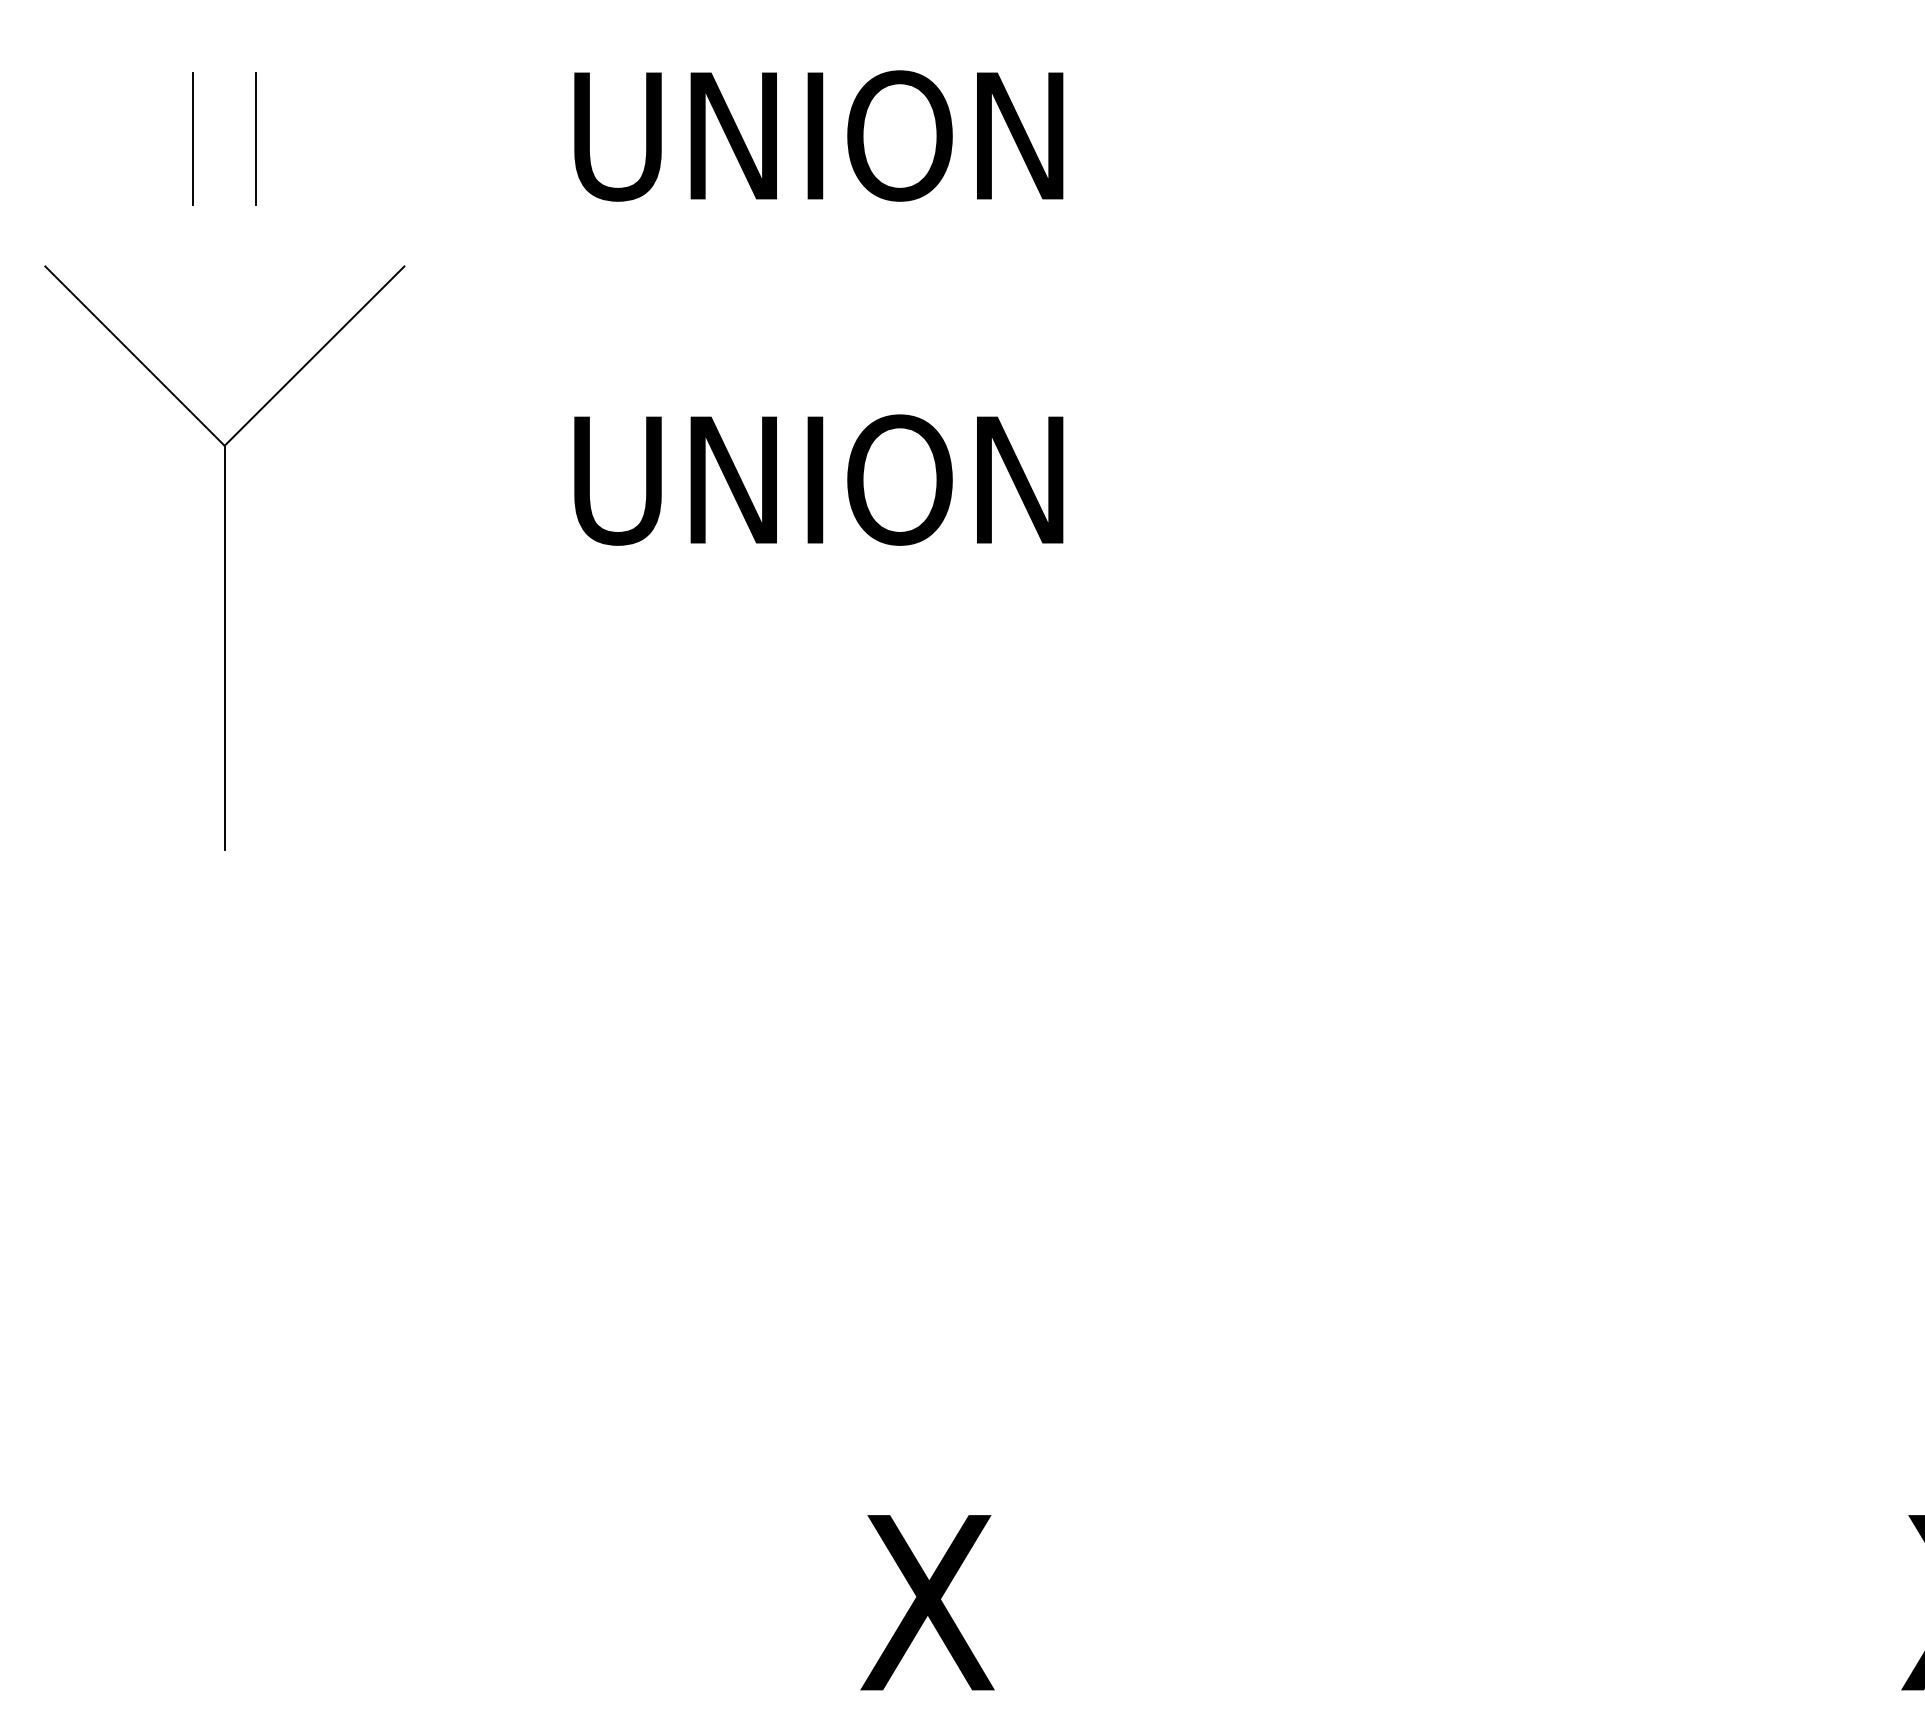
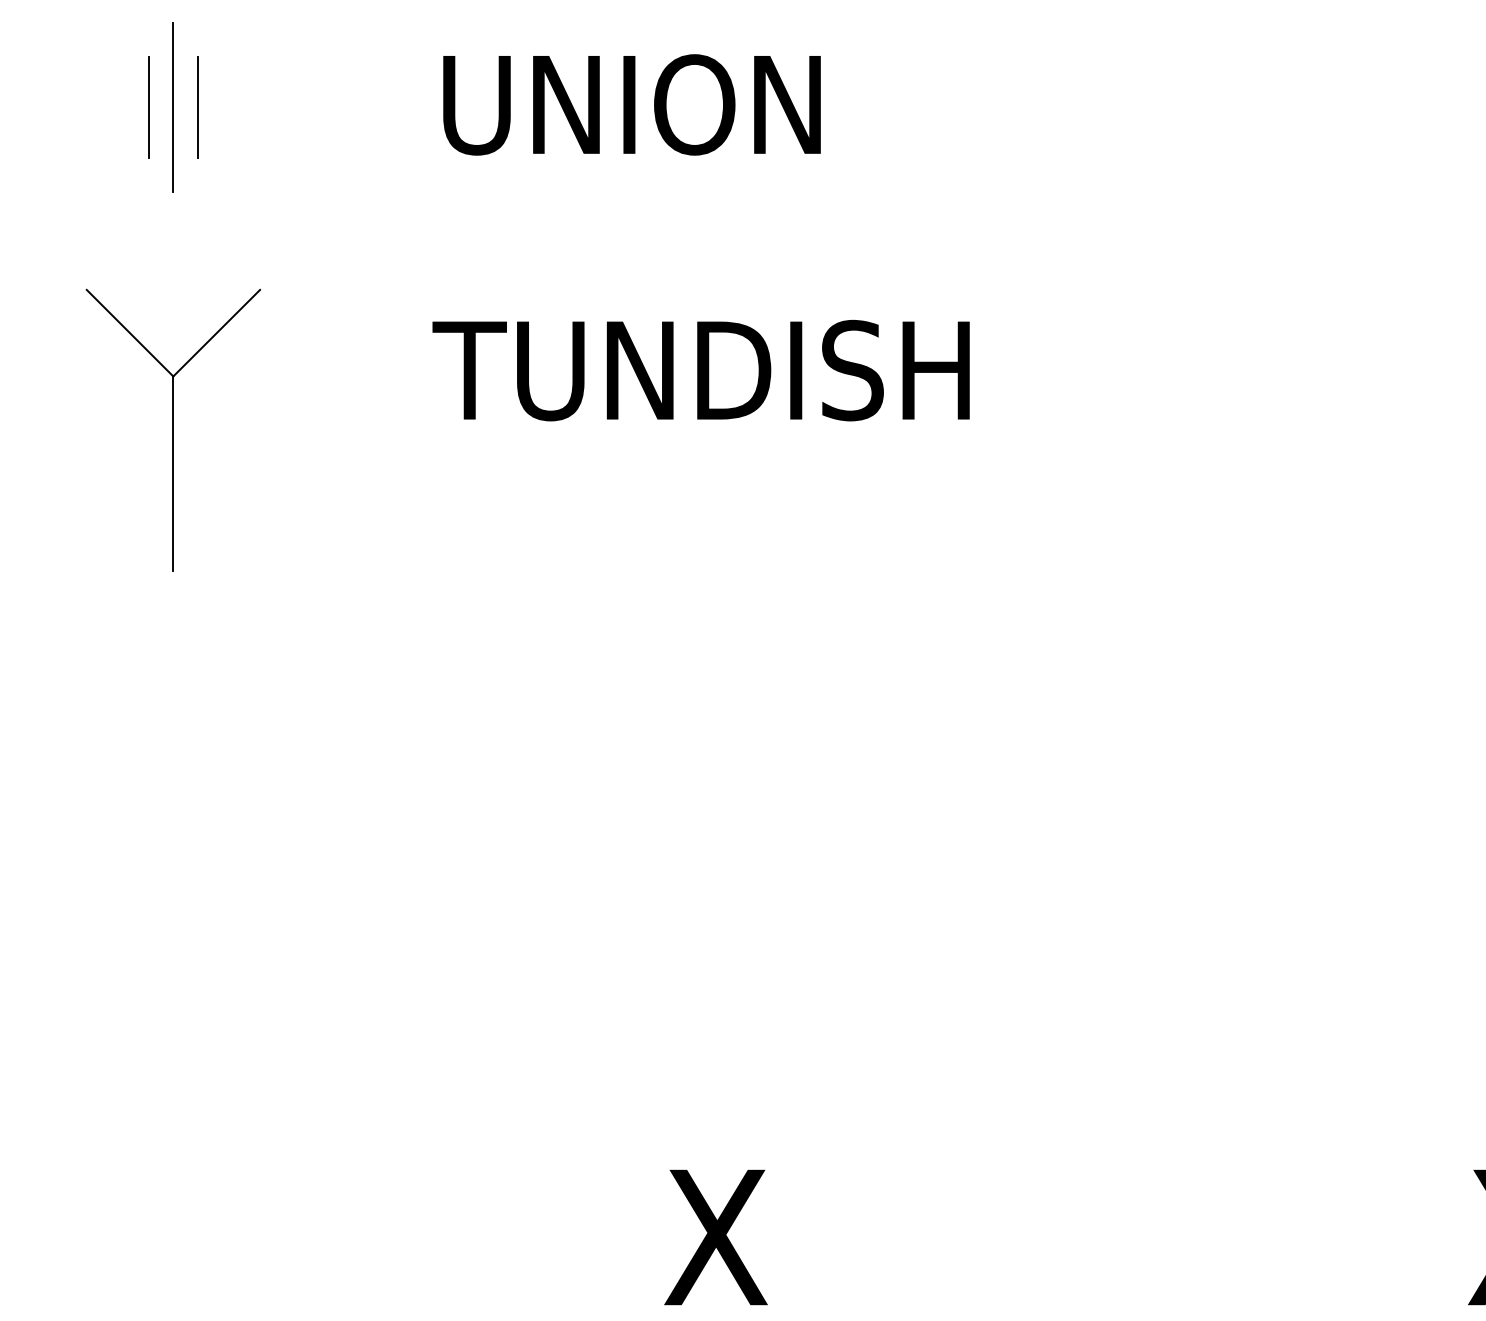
line: (224, 138) -> (173, 106), added
text: (908, 479) -> (701, 370), UNION -> TUNDISH
part: (224, 557) -> (173, 430), size x0.62

